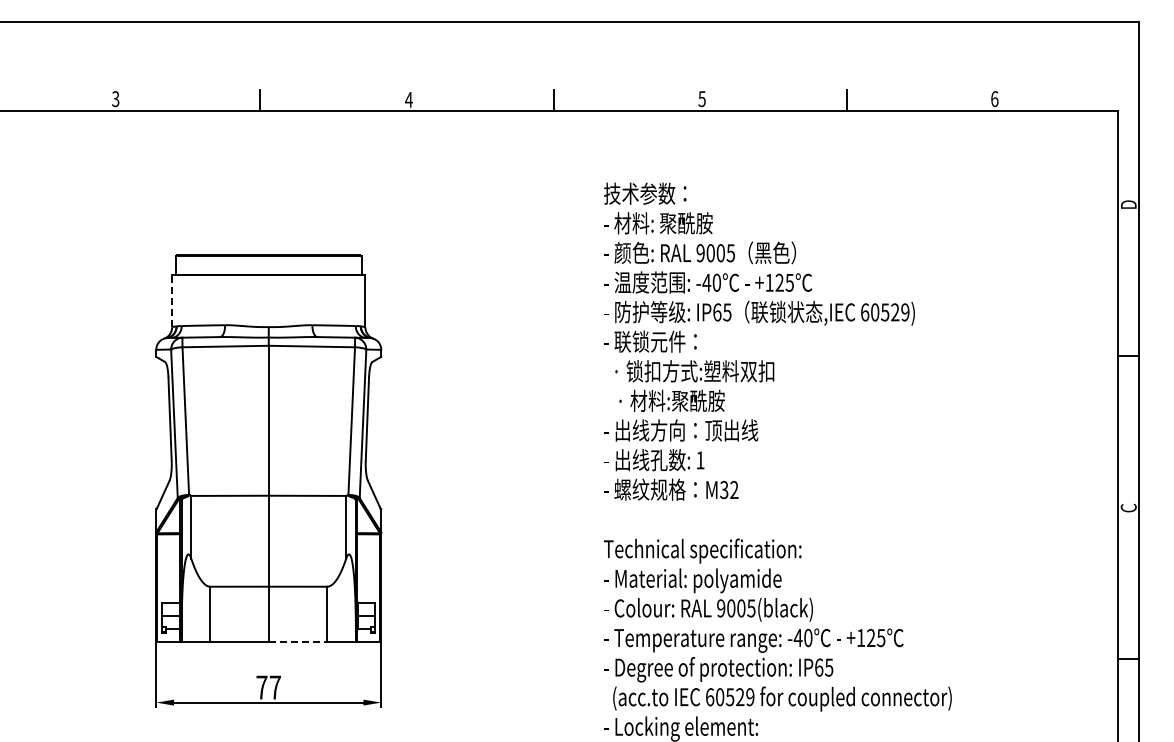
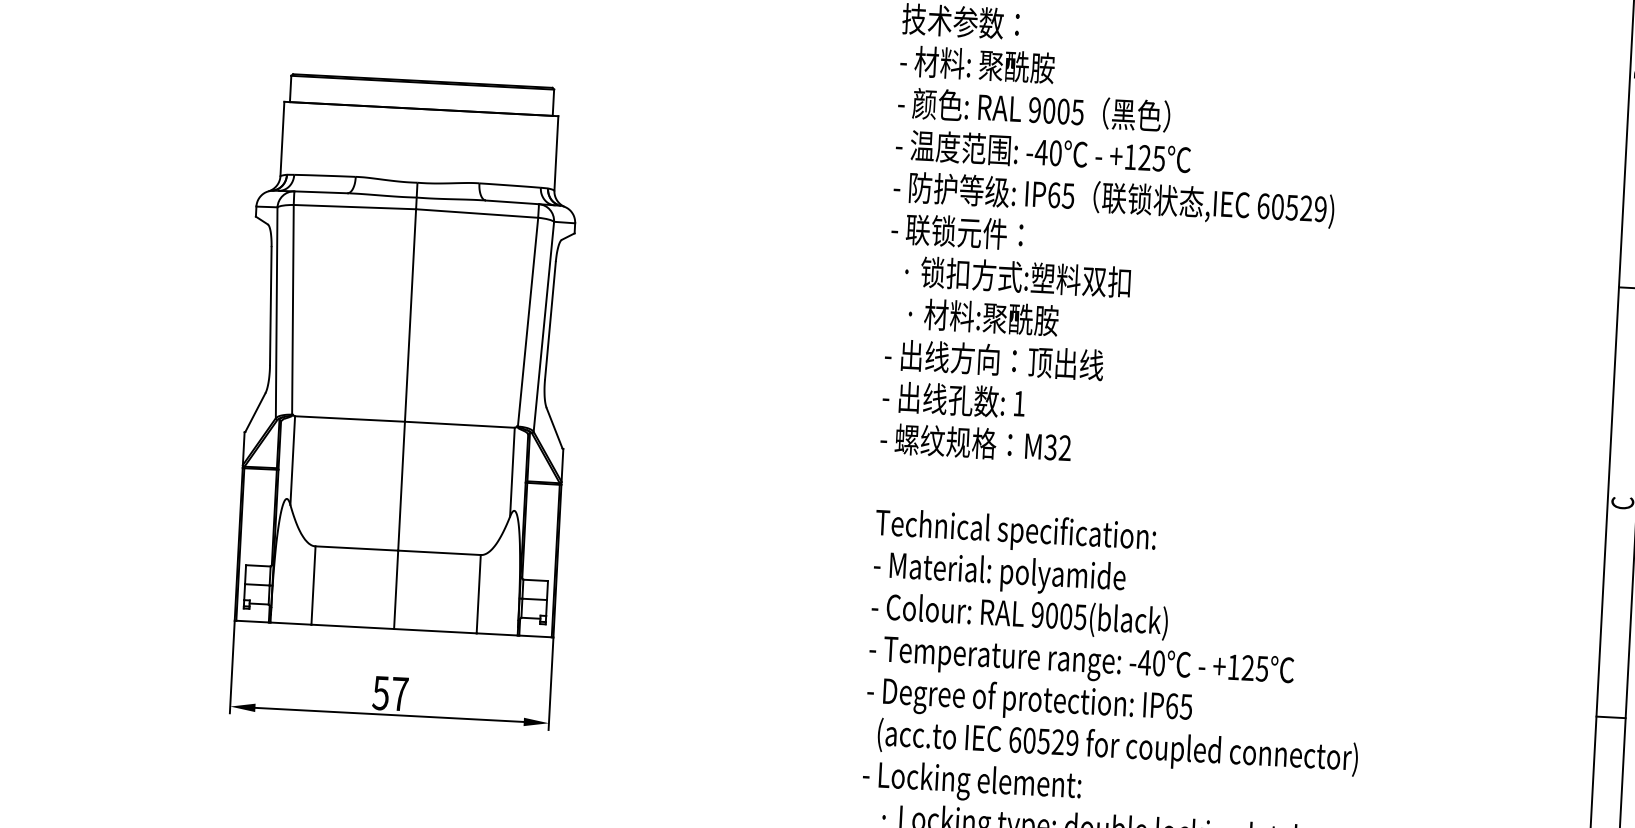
line: (172, 300) -> (283, 137), dashed -> solid
line: (298, 642) -> (436, 631), dashed -> solid
text: (261, 687) -> (380, 692), 77 -> 57

